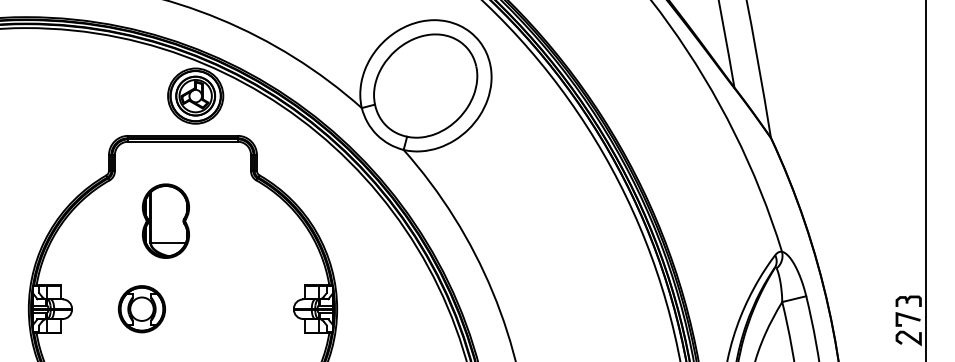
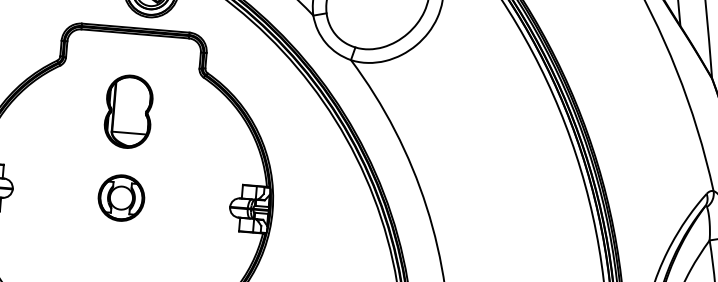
part: (165, 220) -> (128, 111), moved
part: (141, 309) -> (120, 198), moved

